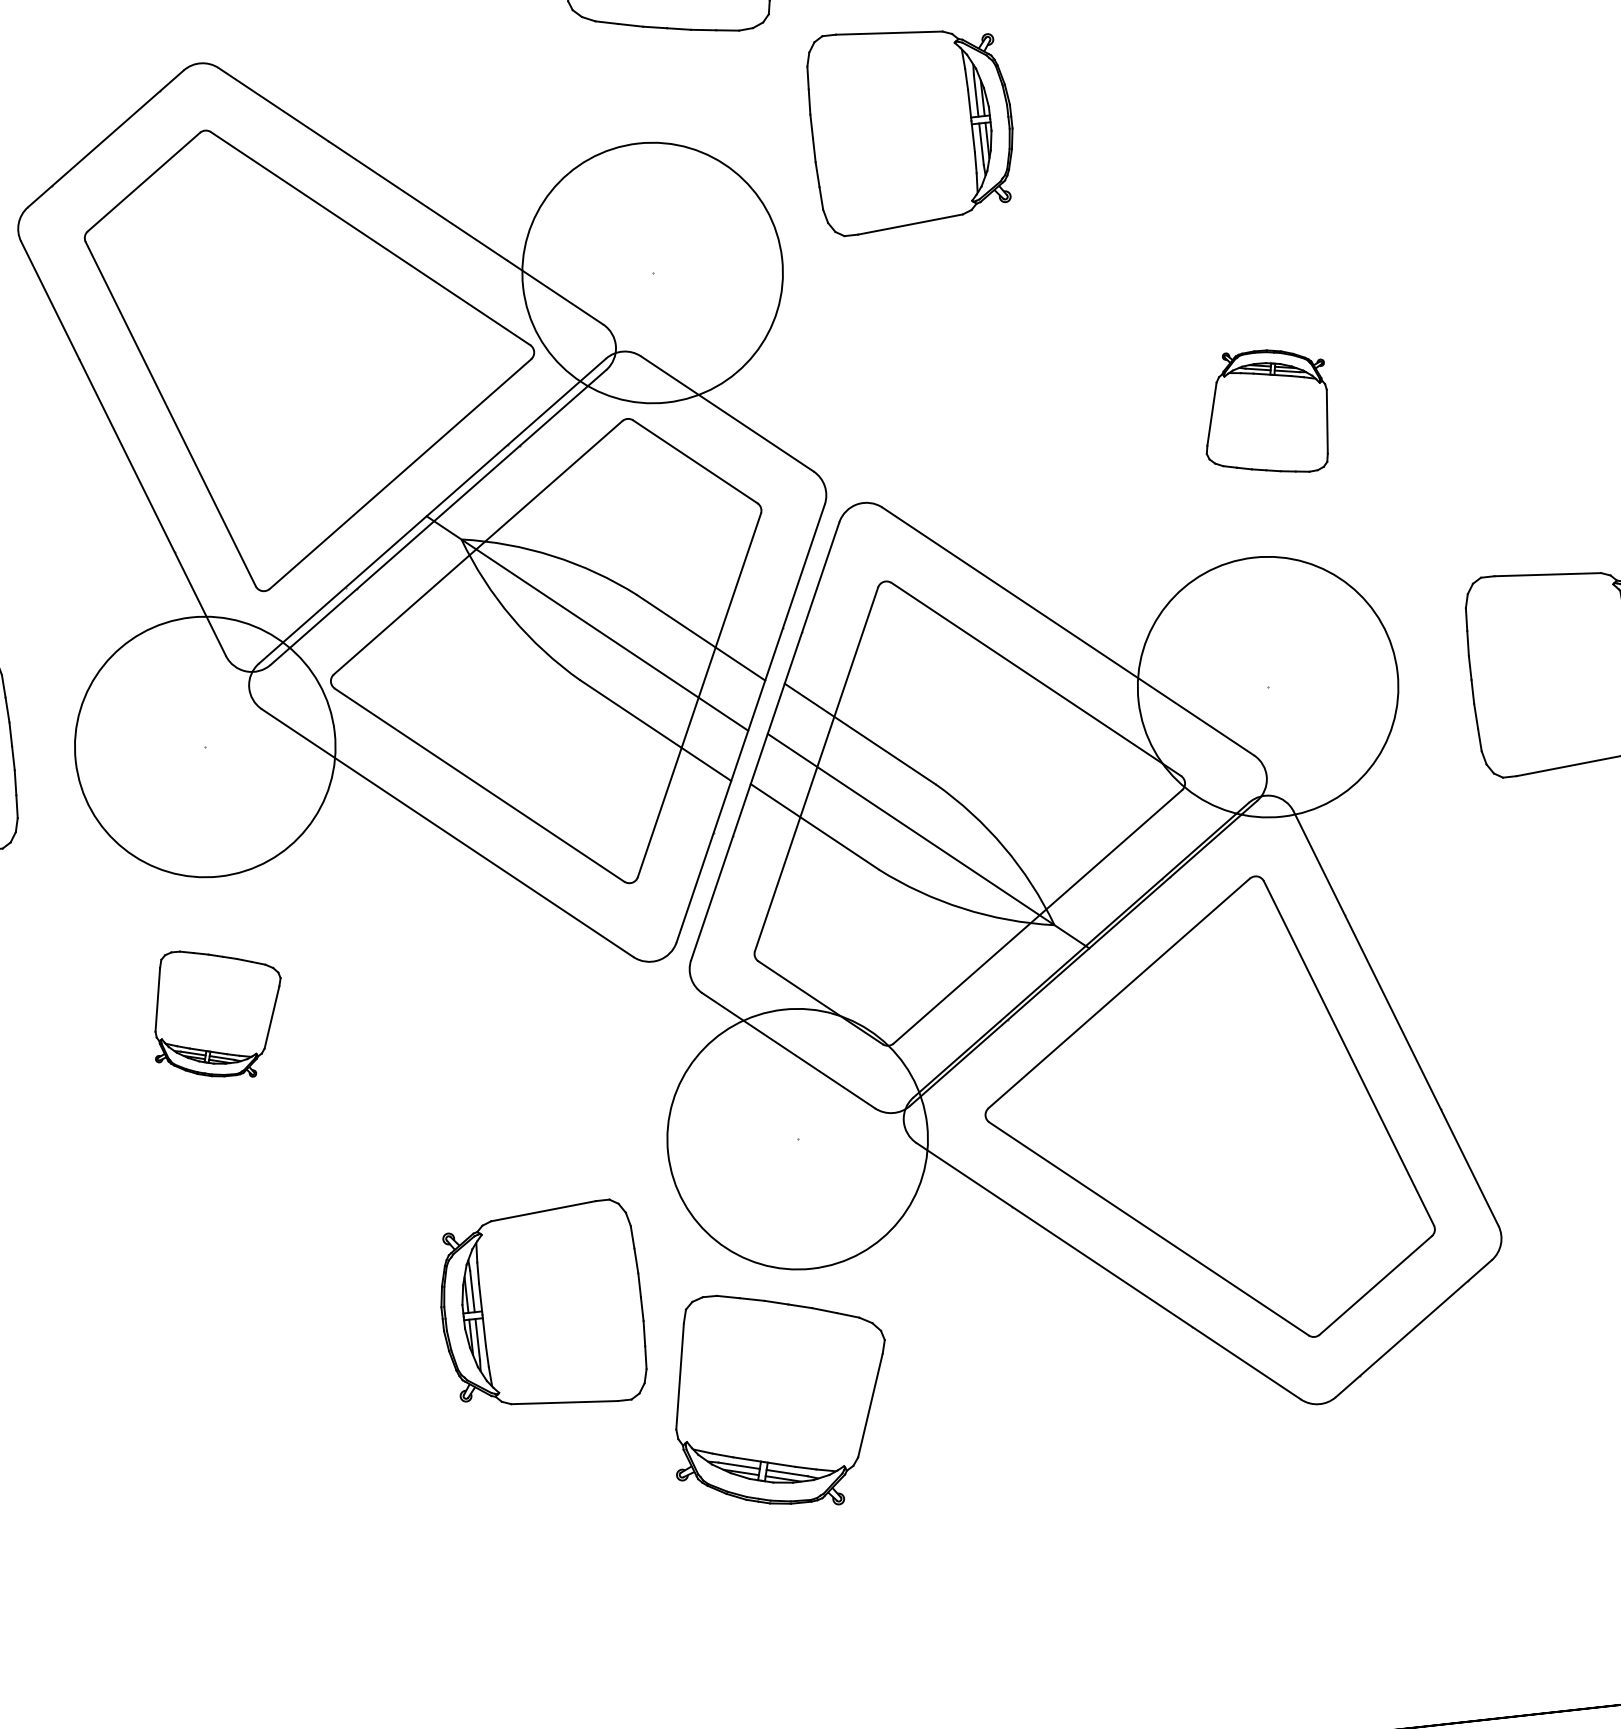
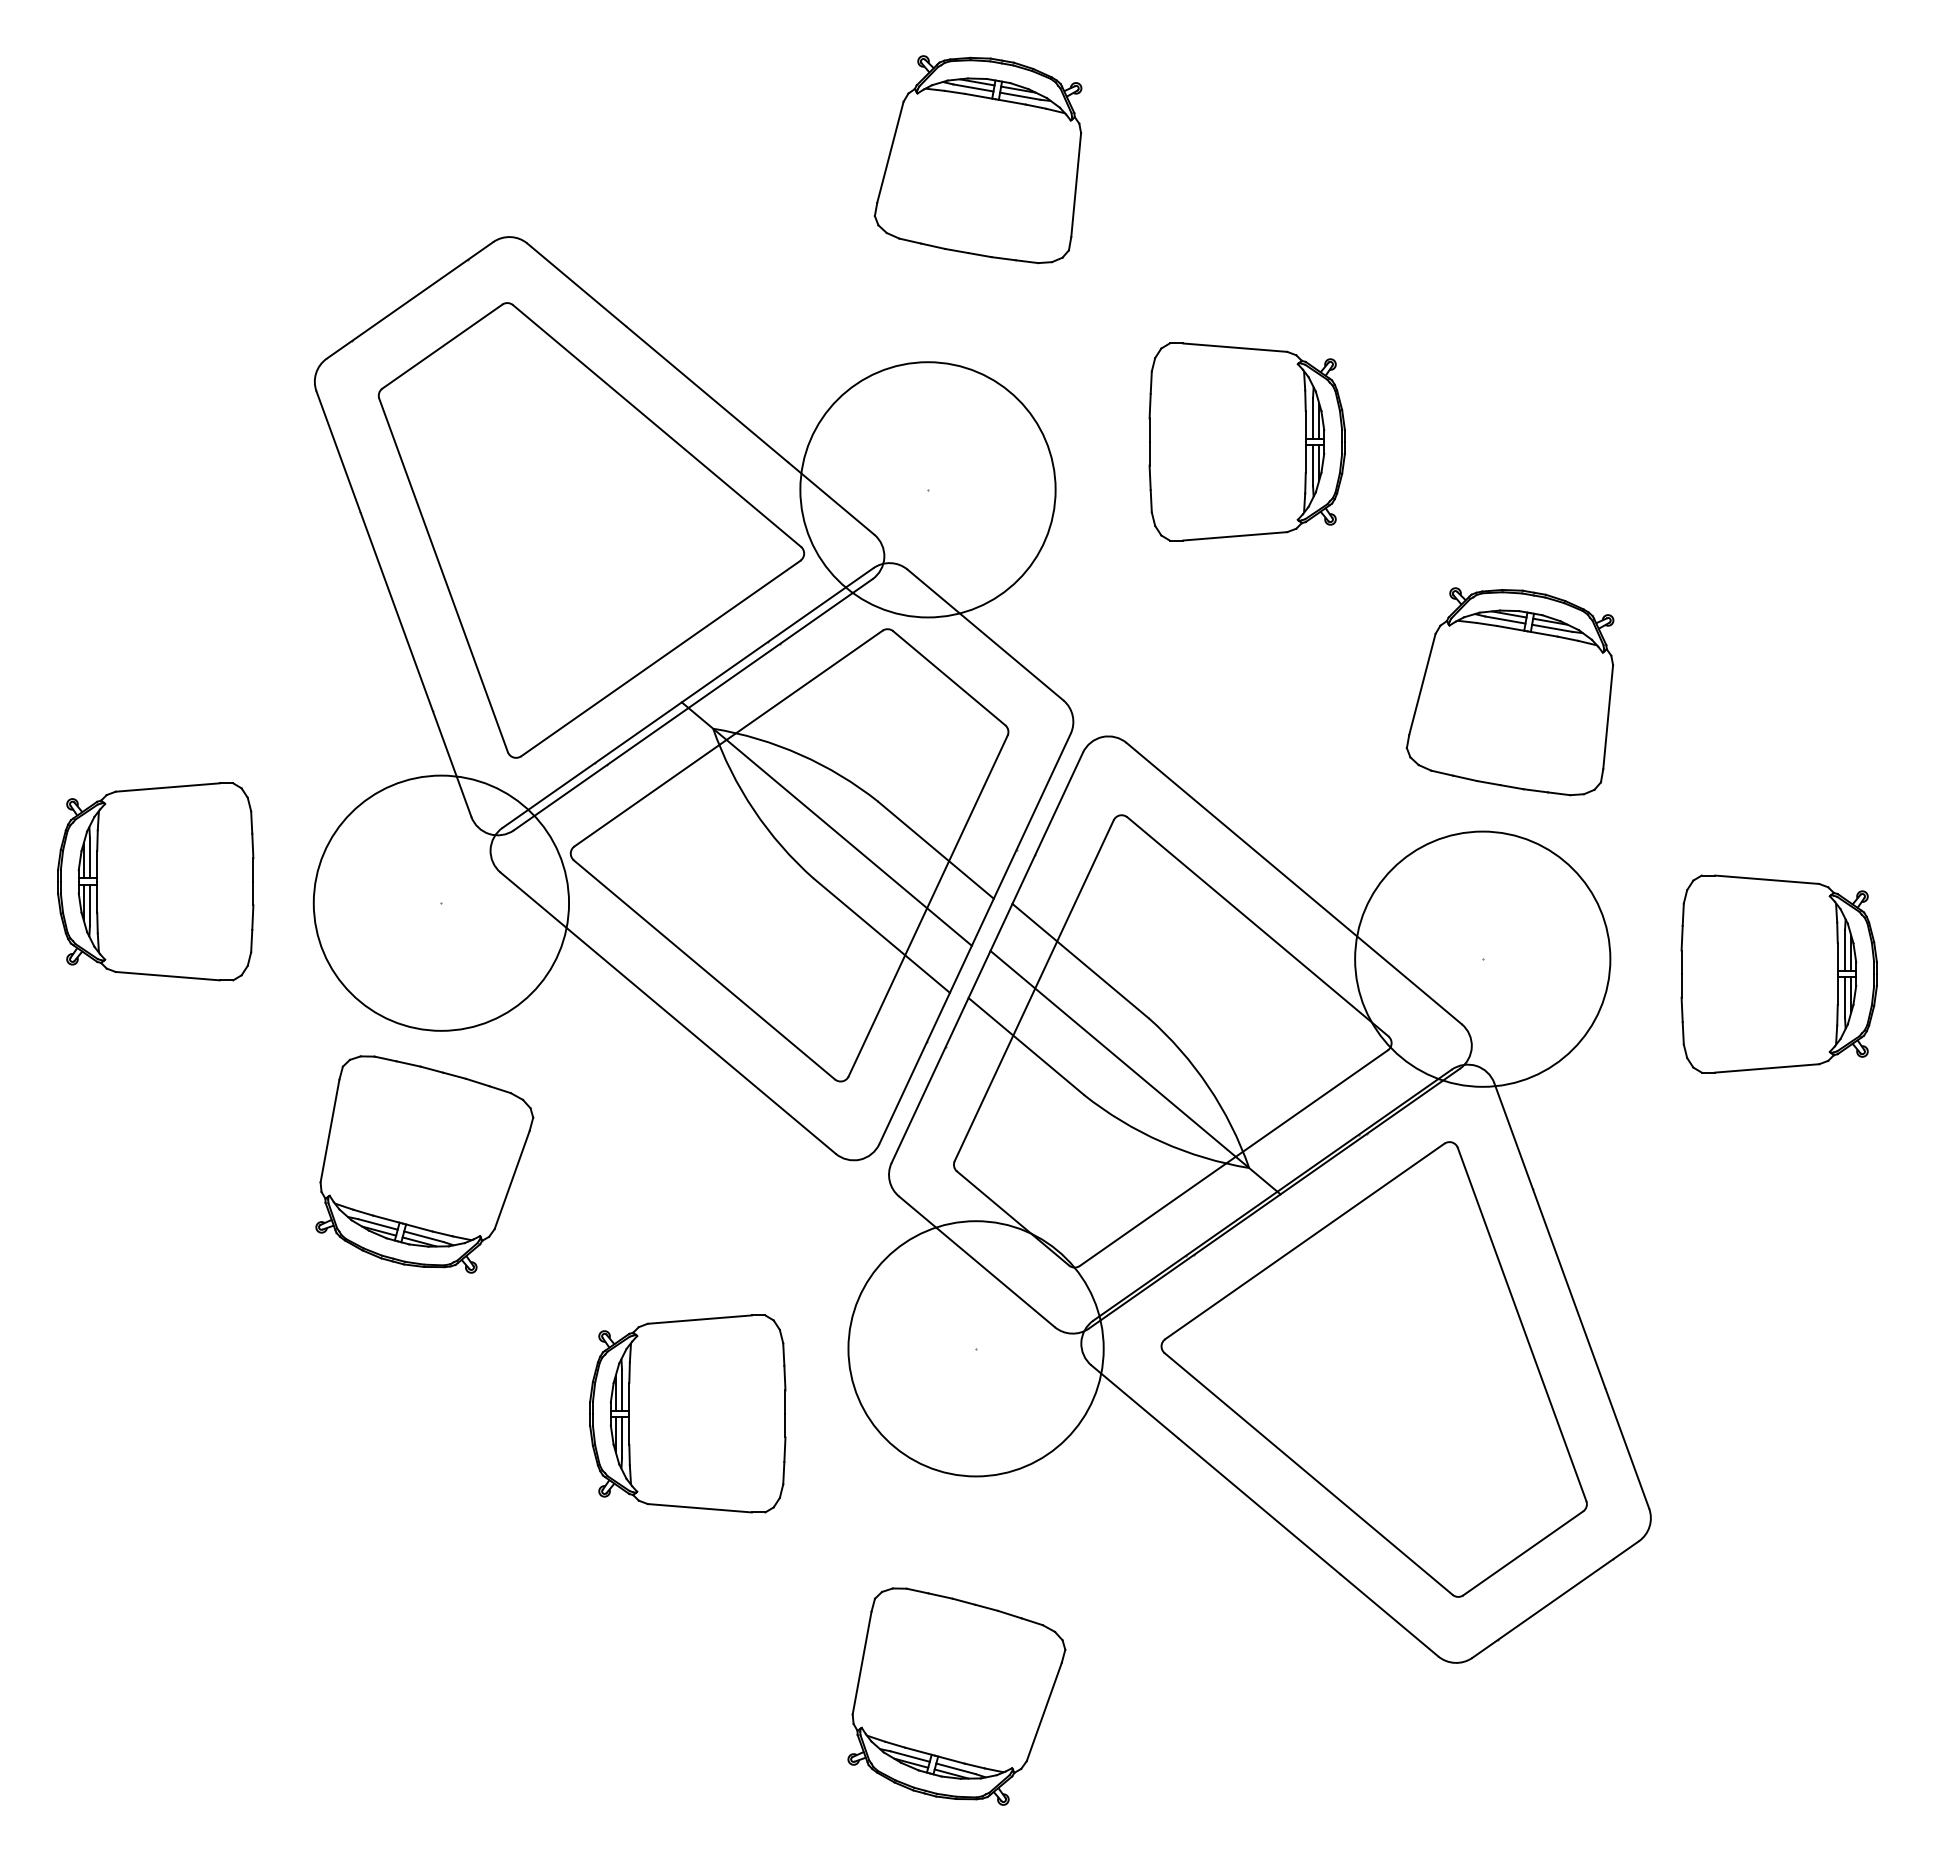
part: (911, 127) -> (1246, 441), moved
part: (1265, 412) -> (1509, 691), size x1.67
part: (217, 1013) -> (424, 1164), size x1.67
part: (541, 1307) -> (687, 1413), moved
part: (779, 1399) -> (956, 1696), moved

